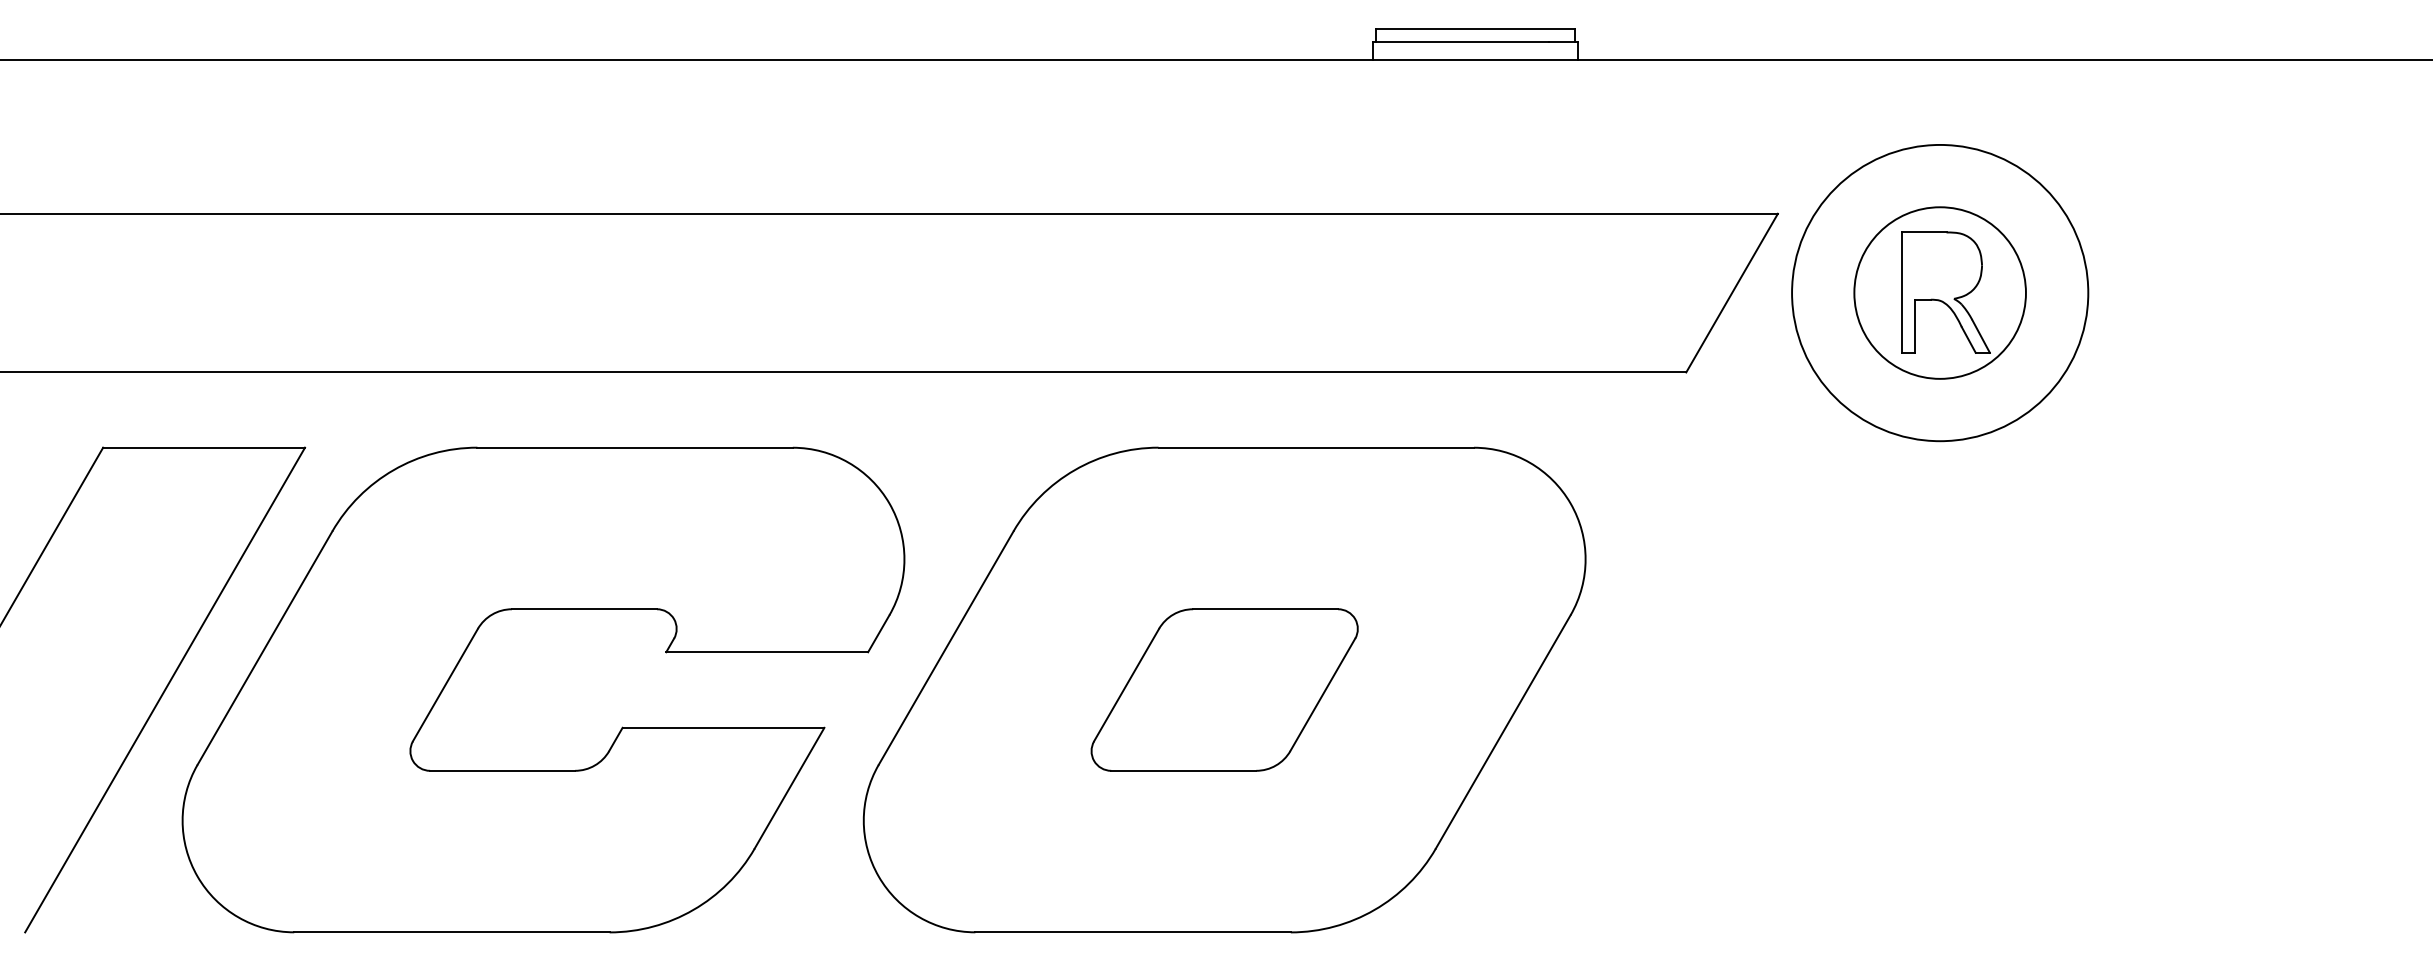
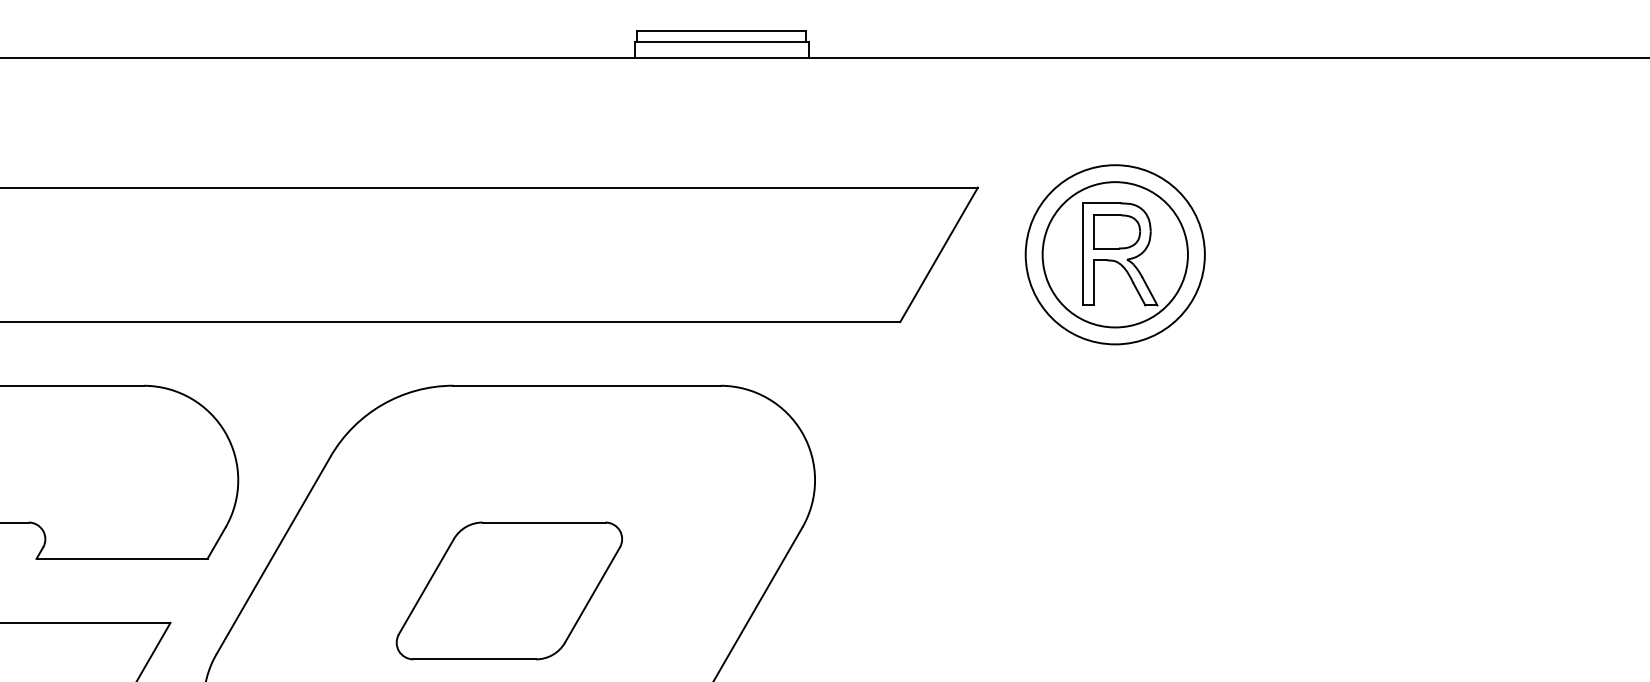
part: (1942, 265) -> (1117, 231), added
circle: (1939, 292) -> (1114, 254), size x0.71

